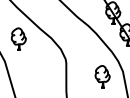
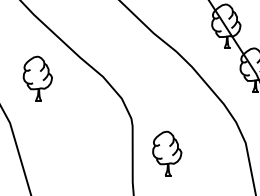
part: (102, 76) -> (166, 152), moved

